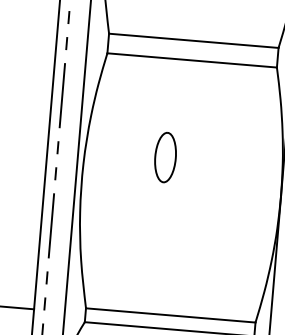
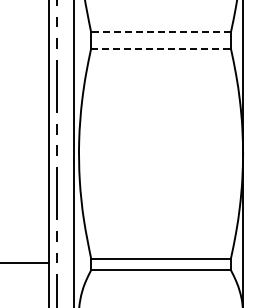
line: (194, 40) -> (161, 32), solid -> dashed
line: (192, 60) -> (161, 48), solid -> dashed
part: (165, 157) -> (145, 129), removed

